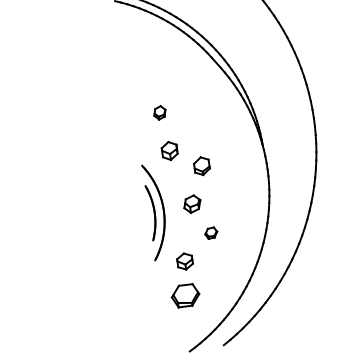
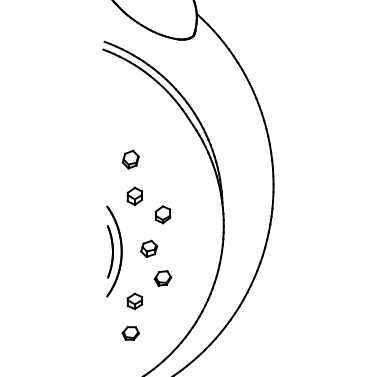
part: (159, 112) -> (130, 159), size x1.43
part: (210, 233) -> (162, 278), size x1.43
part: (185, 295) -> (130, 333), size x0.62

